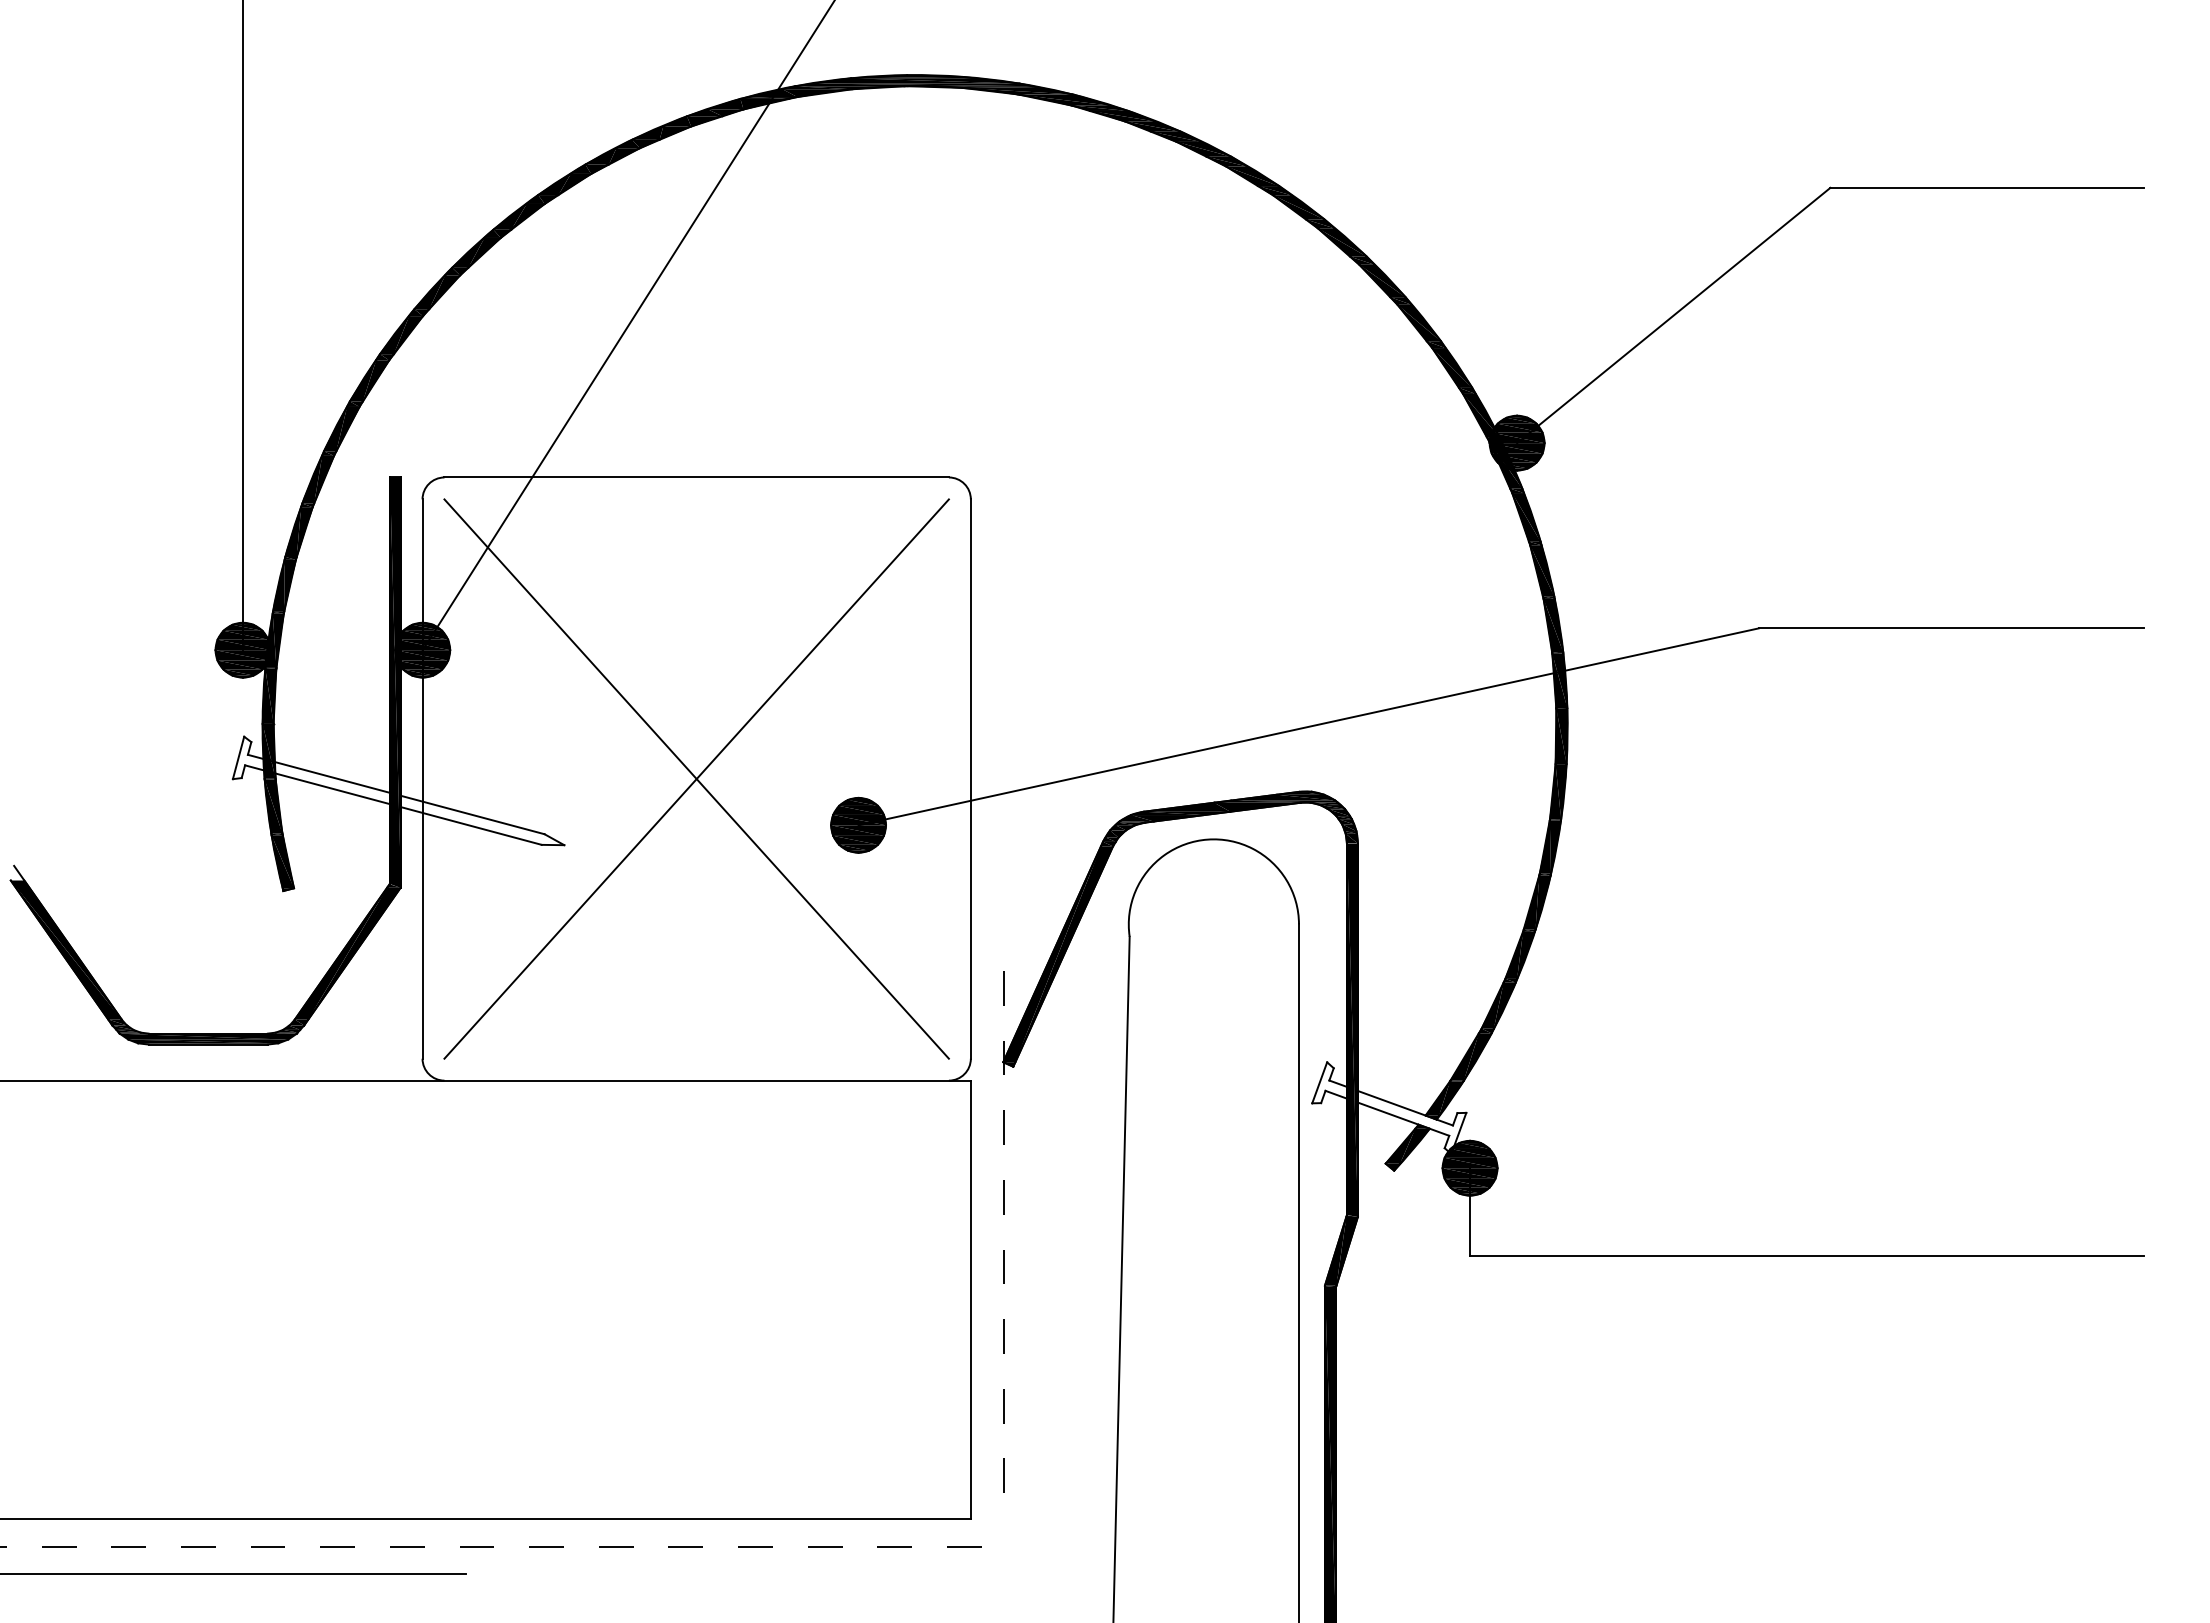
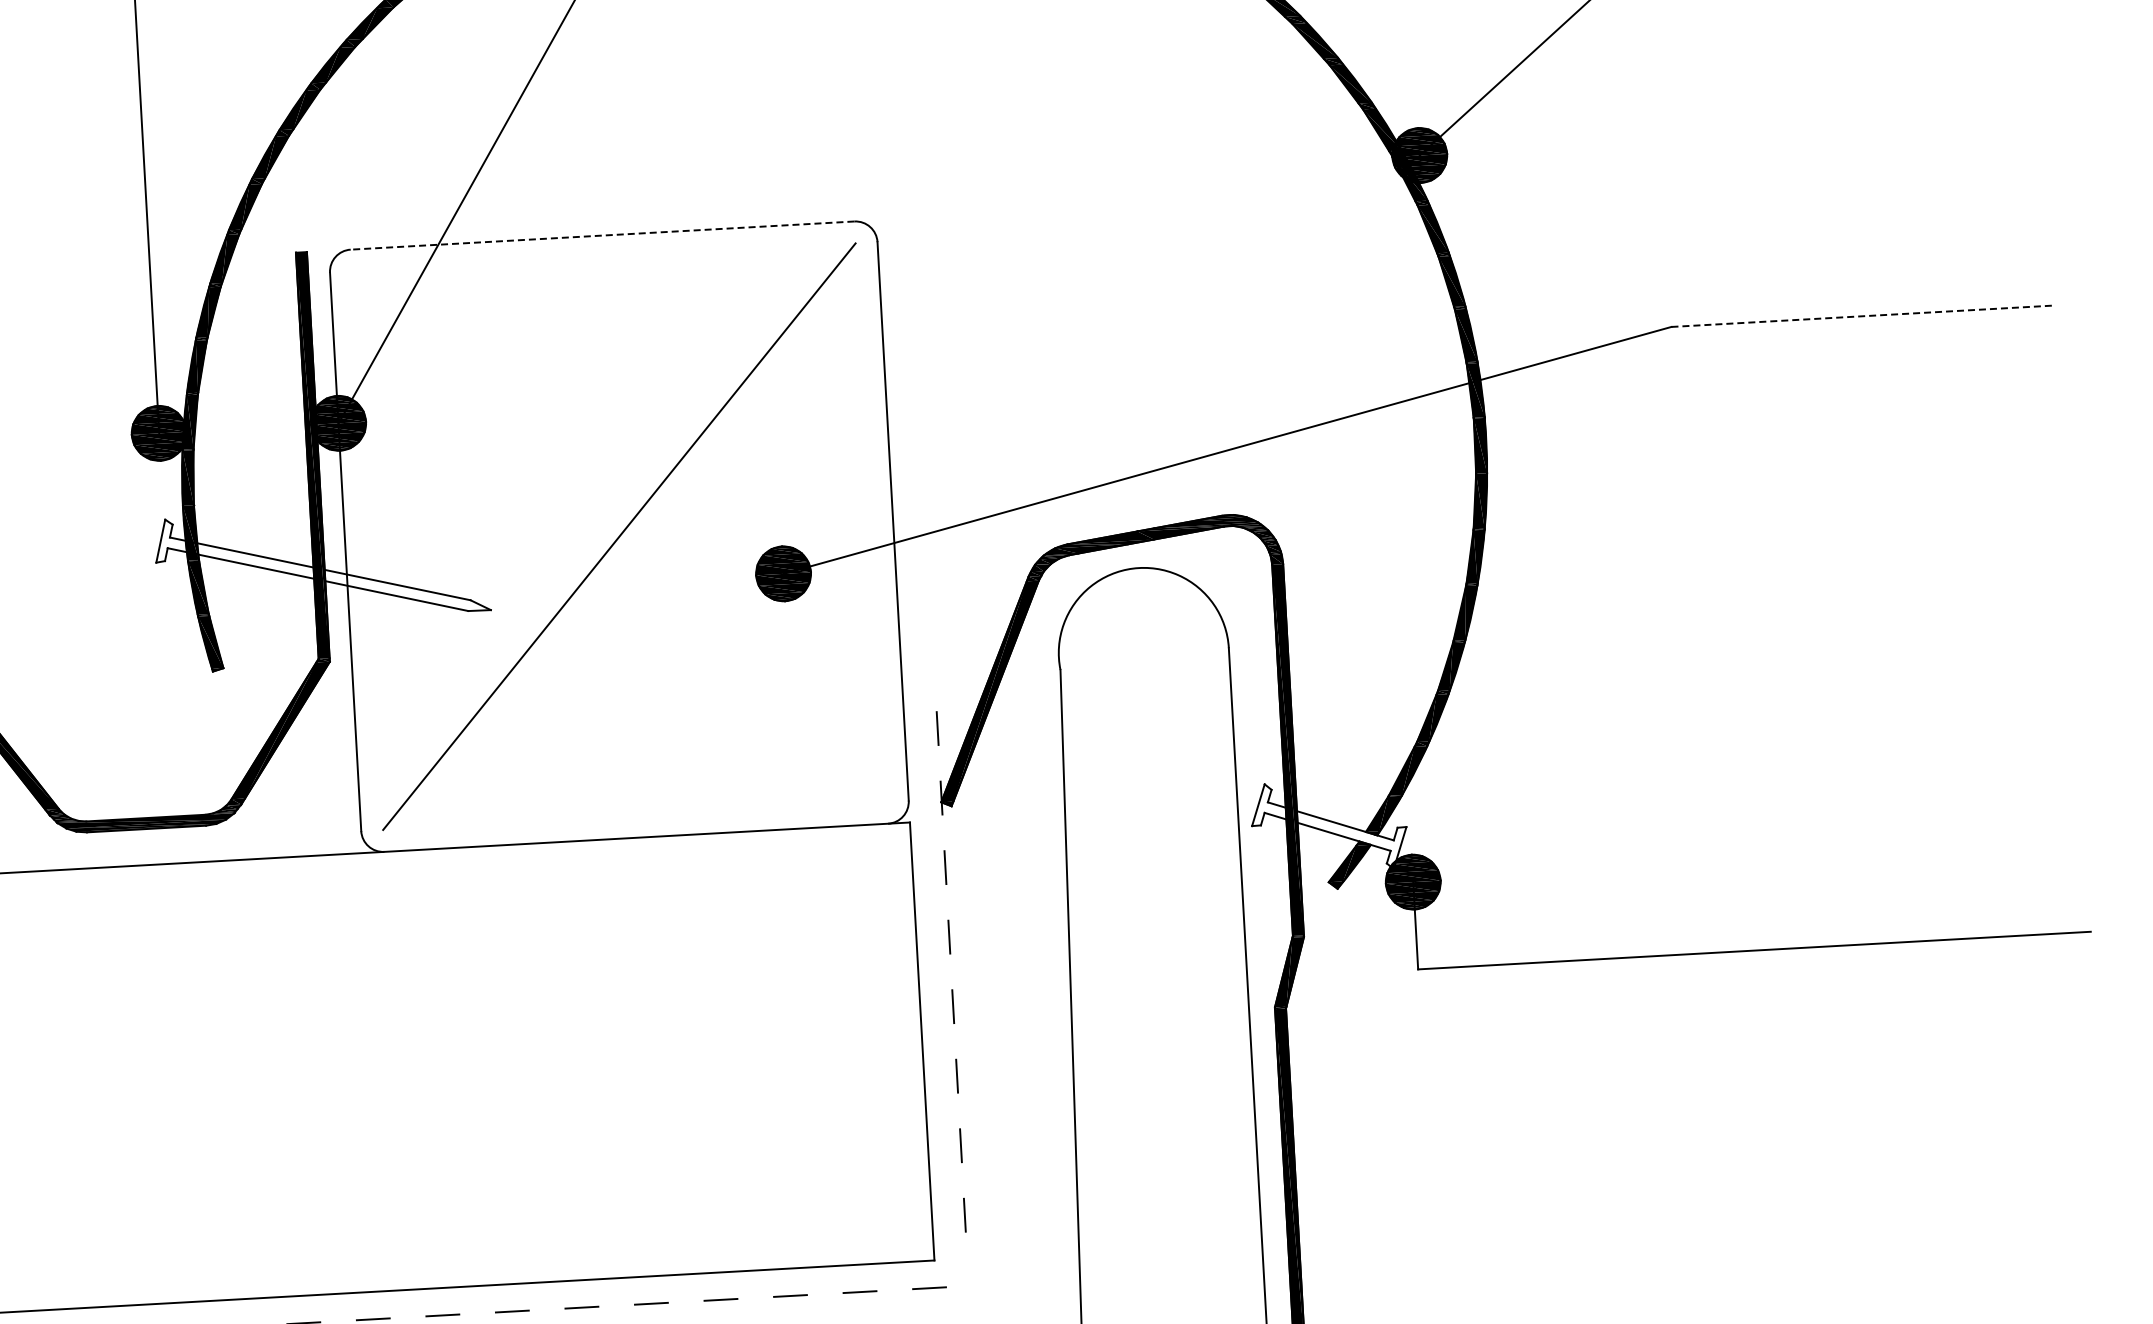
line: (696, 477) -> (602, 235), solid -> dashed
line: (1951, 628) -> (1863, 316), solid -> dashed
line: (696, 778) -> (619, 536), removed

